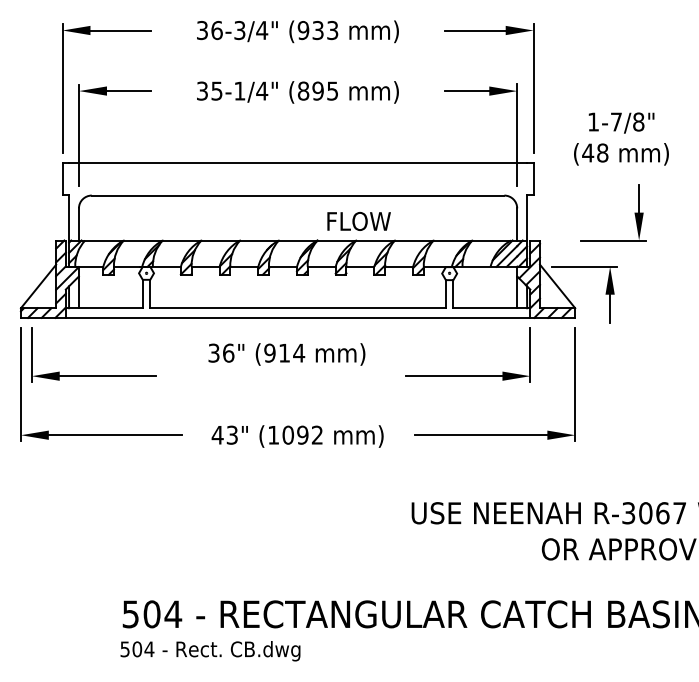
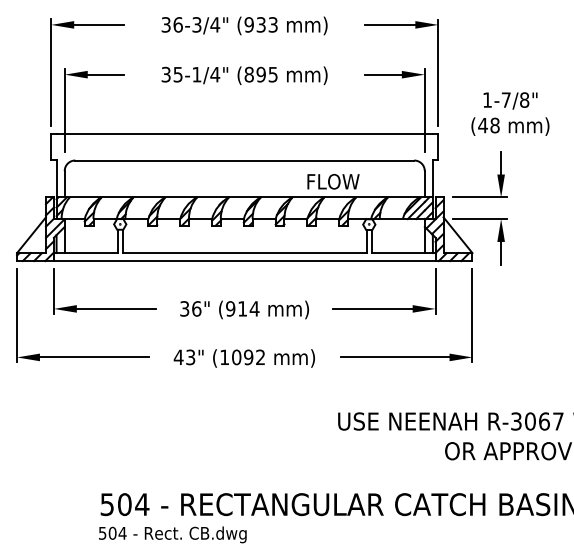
part: (634, 212) -> (497, 174), moved
text: (358, 221) -> (333, 181), moved
text: (286, 354) -> (244, 309), moved
part: (93, 375) -> (104, 308), moved

